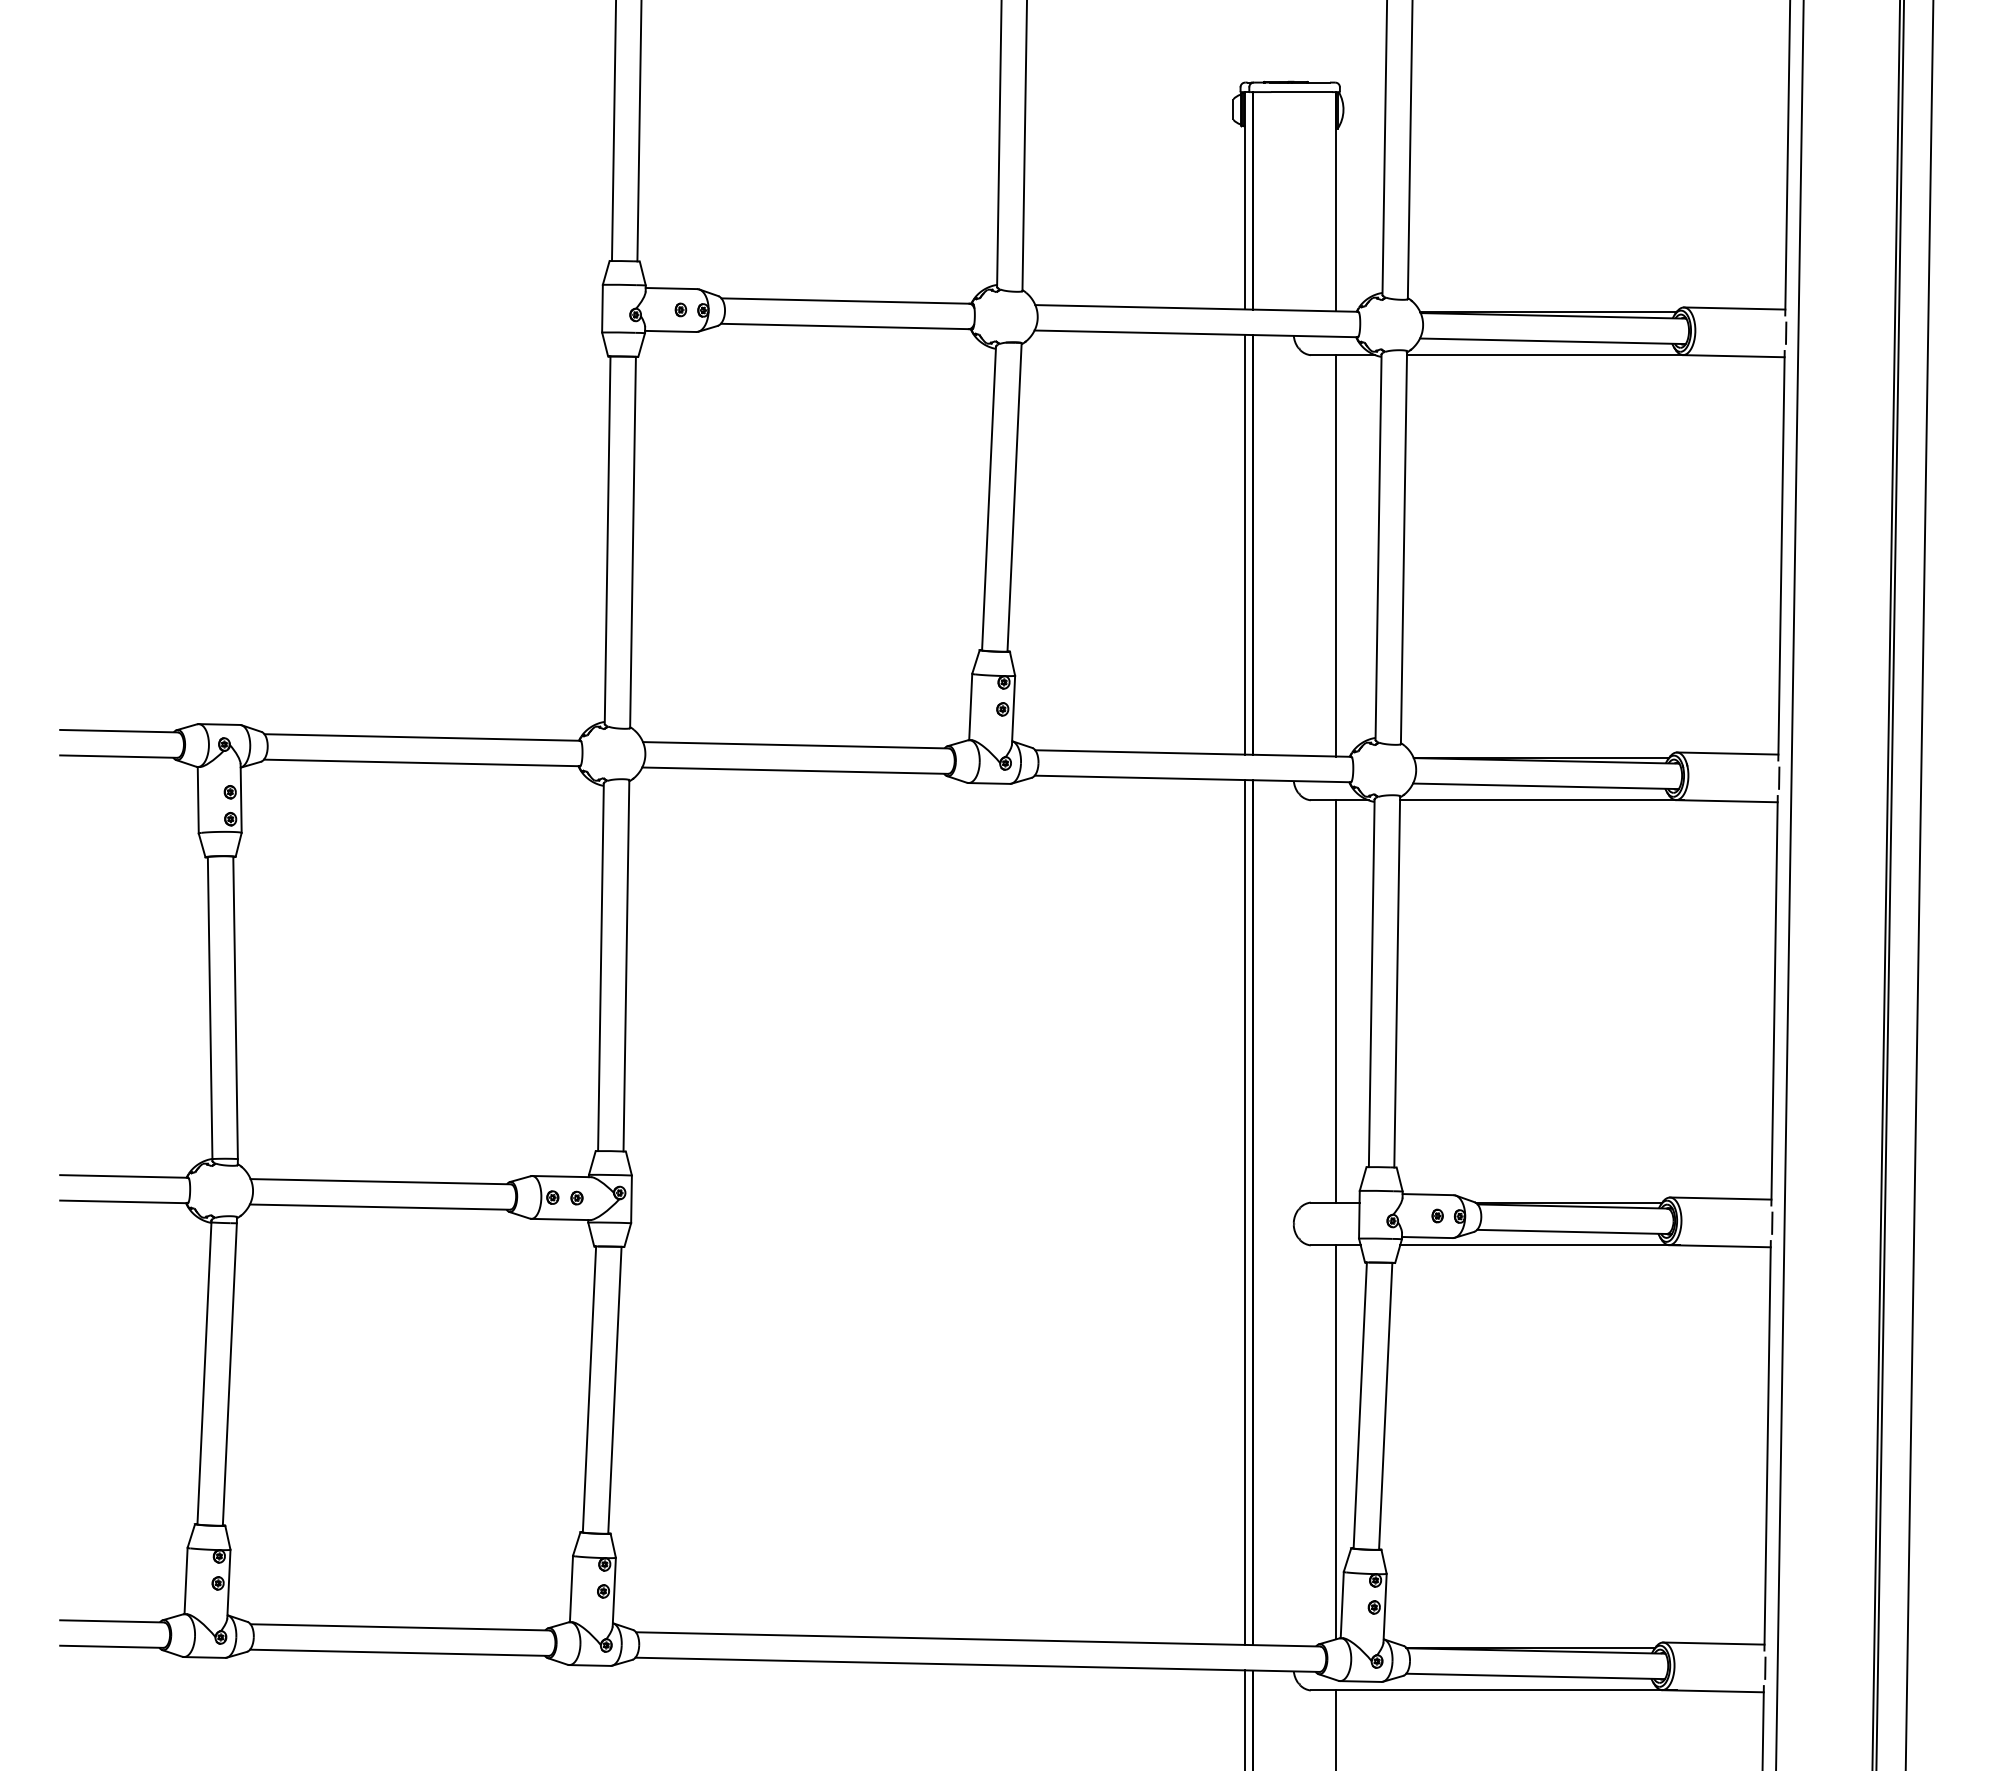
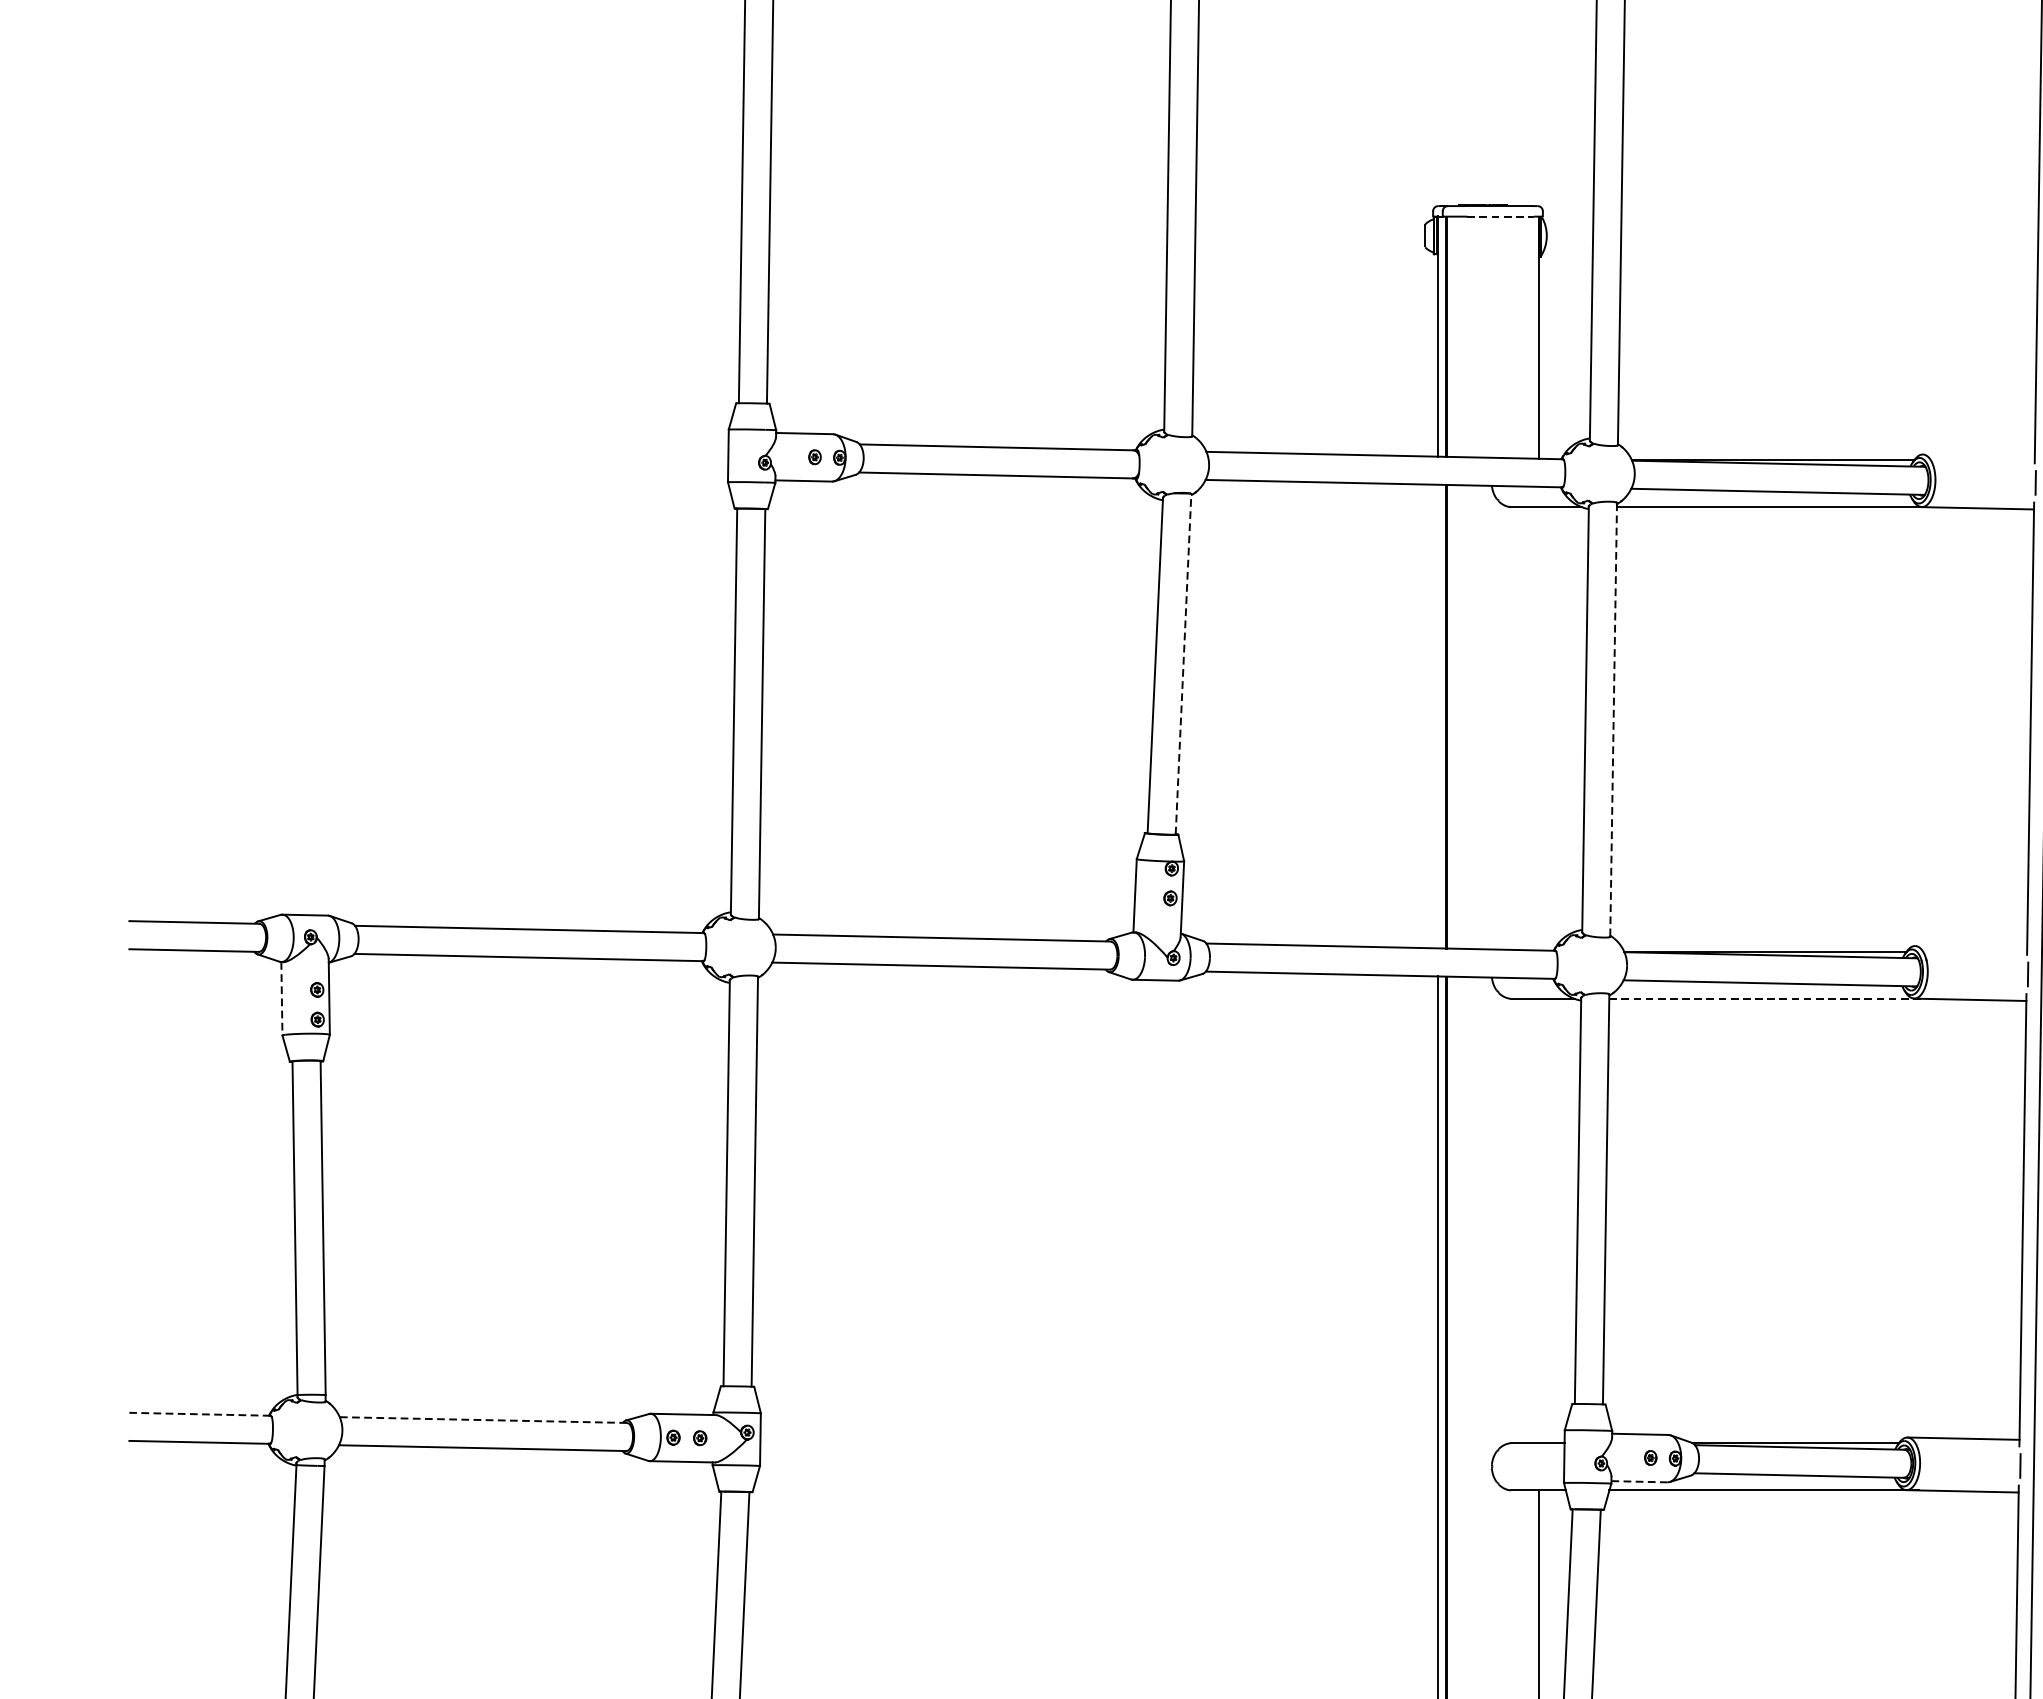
line: (1302, 92) -> (1501, 217), solid -> dashed
line: (1734, 308) -> (1978, 455), removed
line: (1014, 497) -> (1183, 664), solid -> dashed
line: (1244, 544) -> (1437, 716), removed
line: (1403, 547) -> (1613, 719), solid -> dashed
line: (1335, 555) -> (1537, 728), removed
line: (1727, 753) -> (1970, 947), removed
line: (198, 800) -> (282, 999), solid -> dashed
line: (1541, 800) -> (1765, 999), solid -> dashed
line: (1335, 1001) -> (1537, 1221), removed
line: (124, 1176) -> (200, 1414), solid -> dashed
line: (380, 1181) -> (483, 1419), solid -> dashed
line: (1427, 1237) -> (1639, 1481), solid -> dashed

